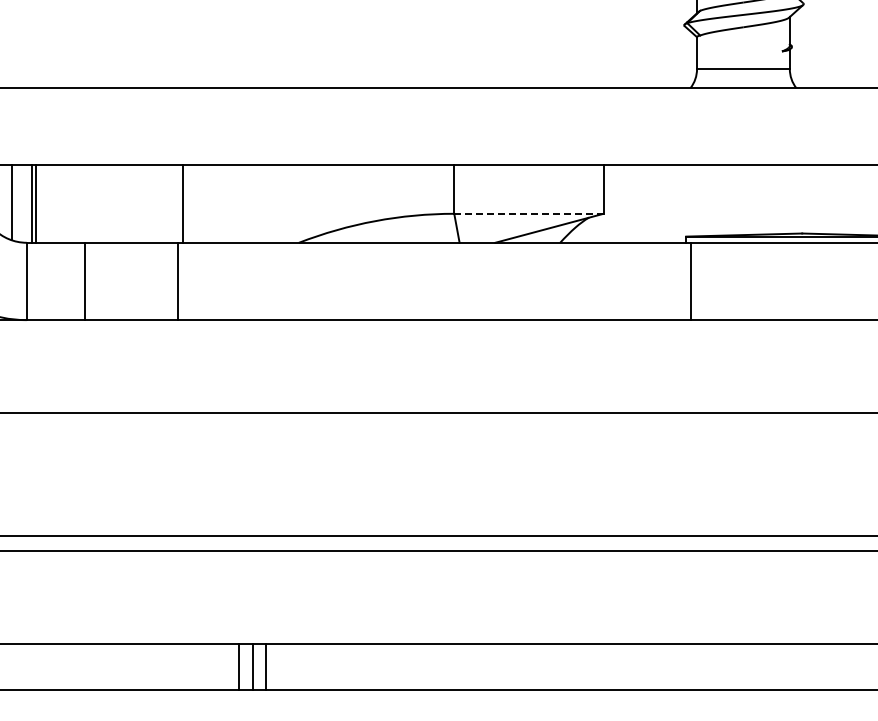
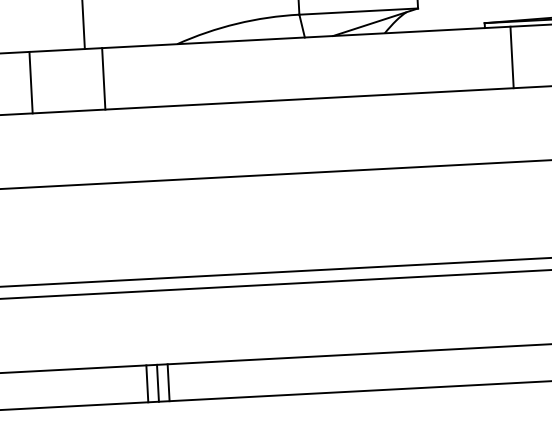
line: (528, 213) -> (358, 11), dashed -> solid
line: (85, 281) -> (31, 82), moved
line: (177, 281) -> (103, 78), moved
line: (691, 281) -> (512, 57), moved

